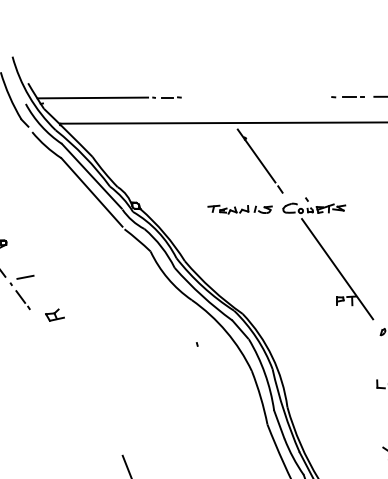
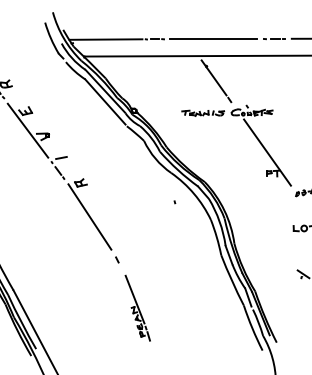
line: (255, 97) -> (213, 39), added
line: (67, 365) -> (89, 216), added
line: (110, 431) -> (117, 259), added

